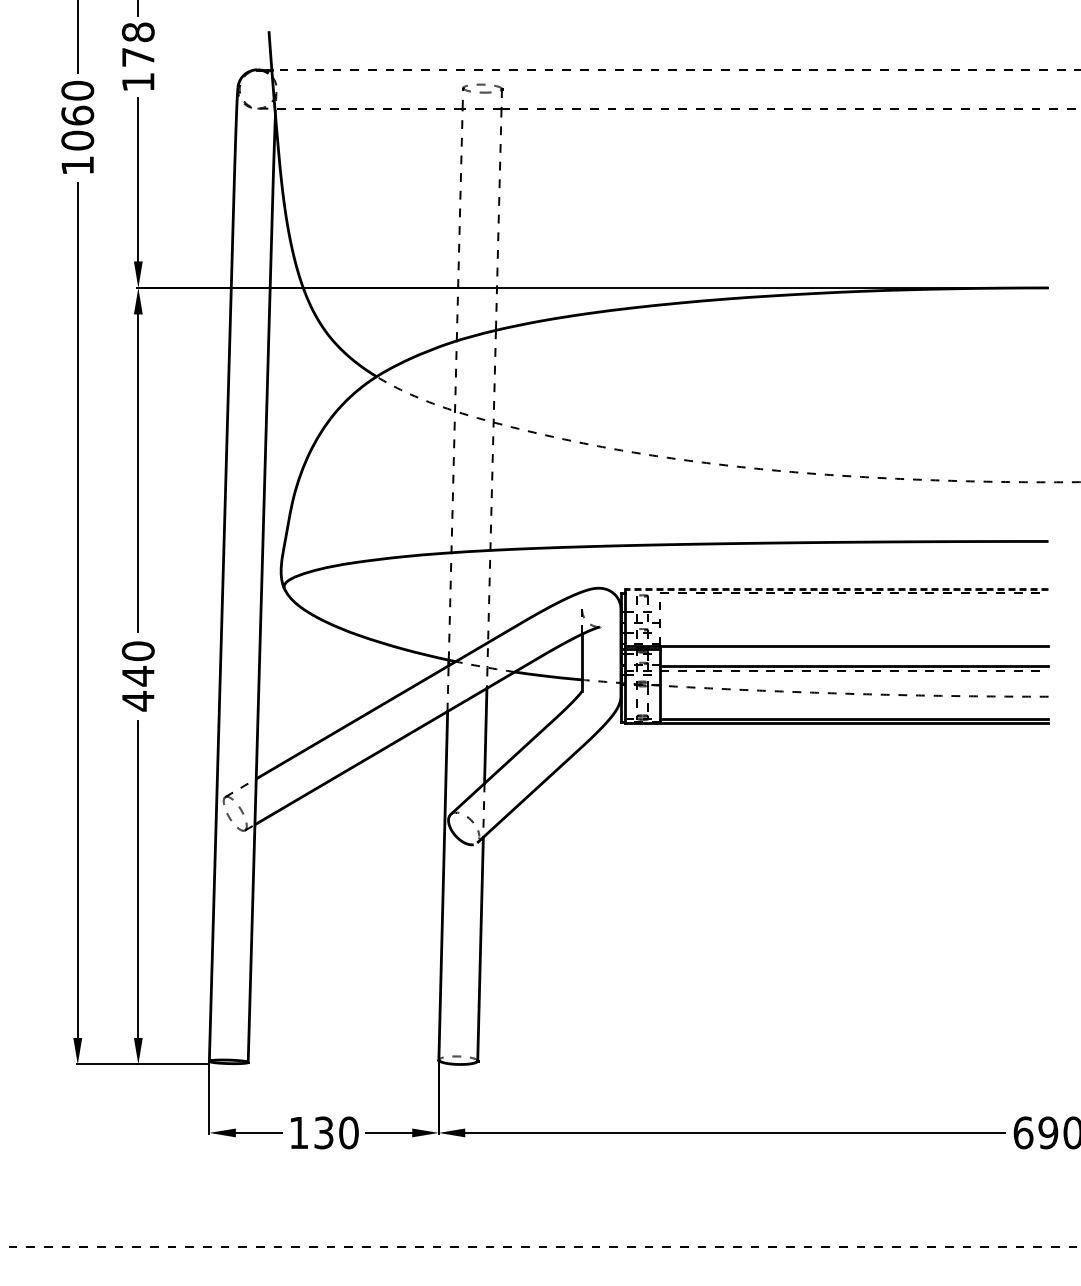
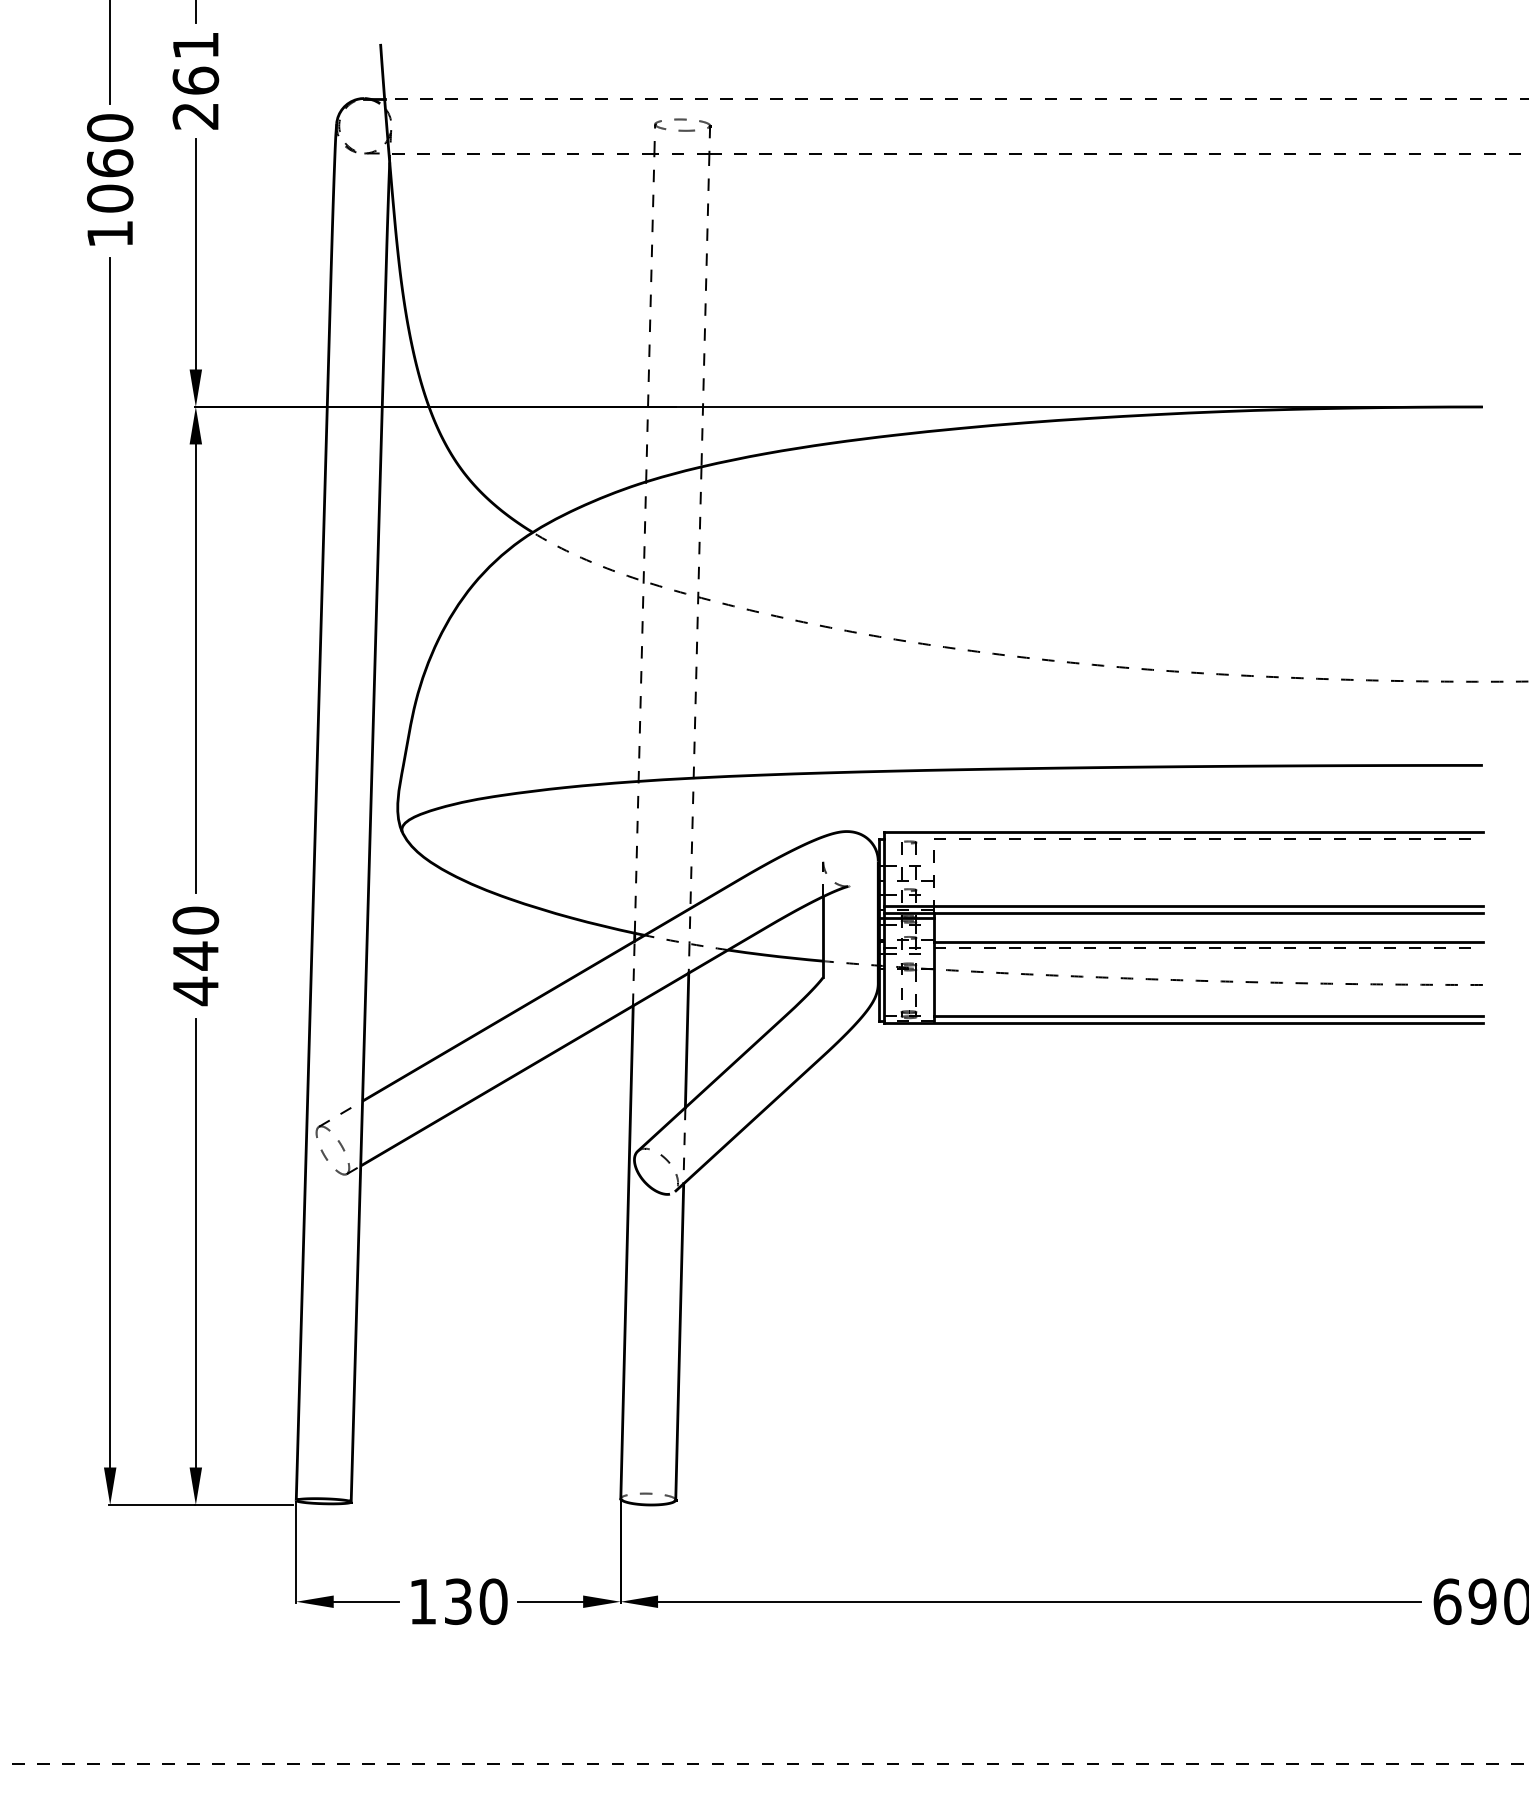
text: (137, 56) -> (194, 79), 178 -> 261
line: (836, 588) -> (1183, 831), dashed -> solid
line: (836, 641) -> (1183, 906), added

